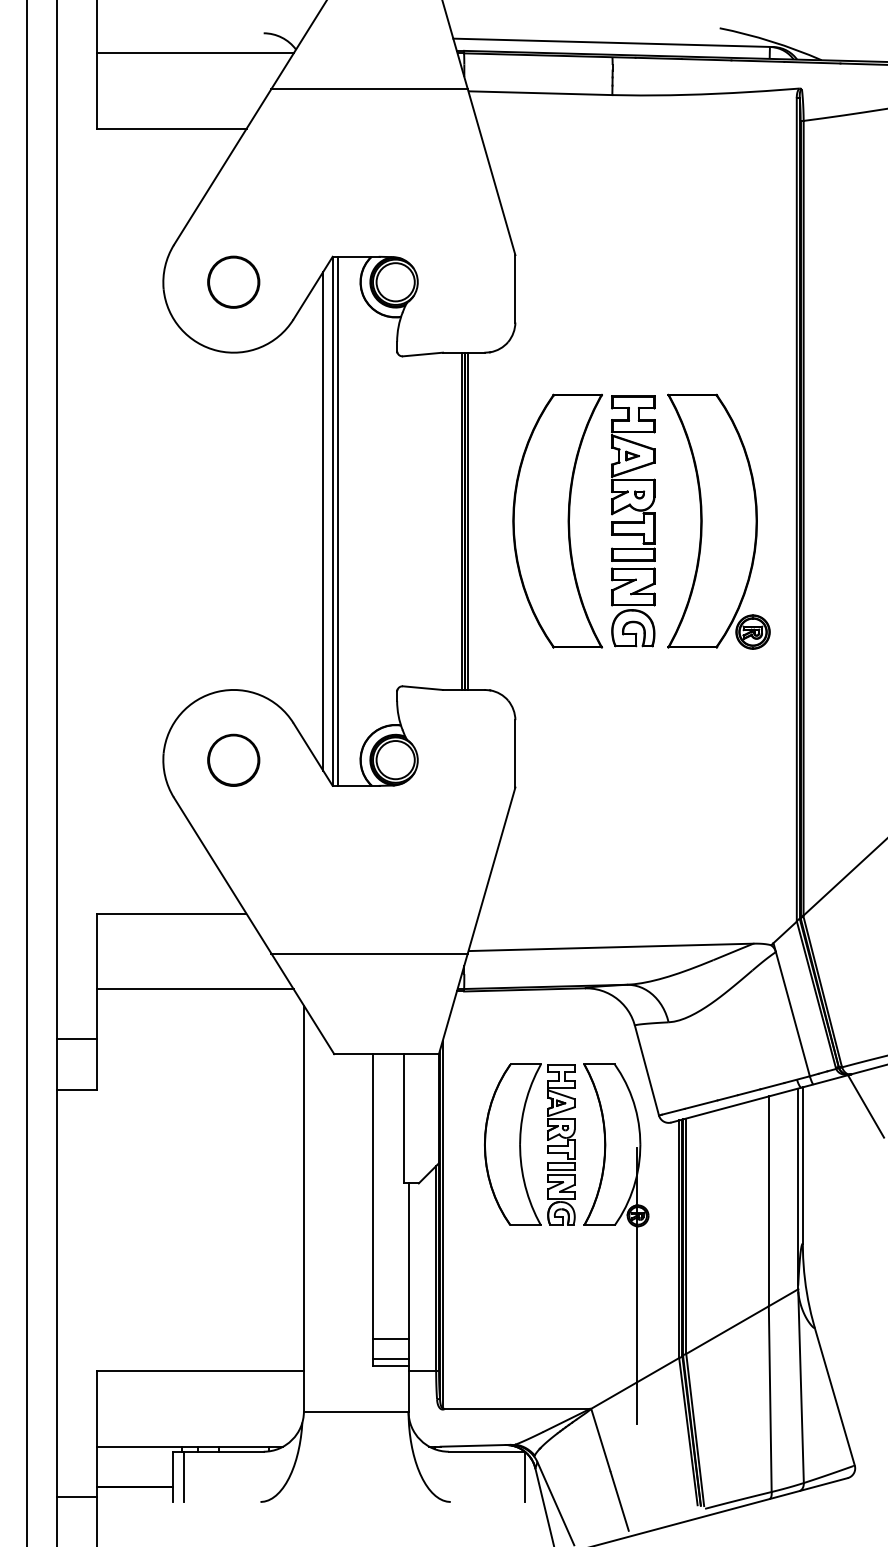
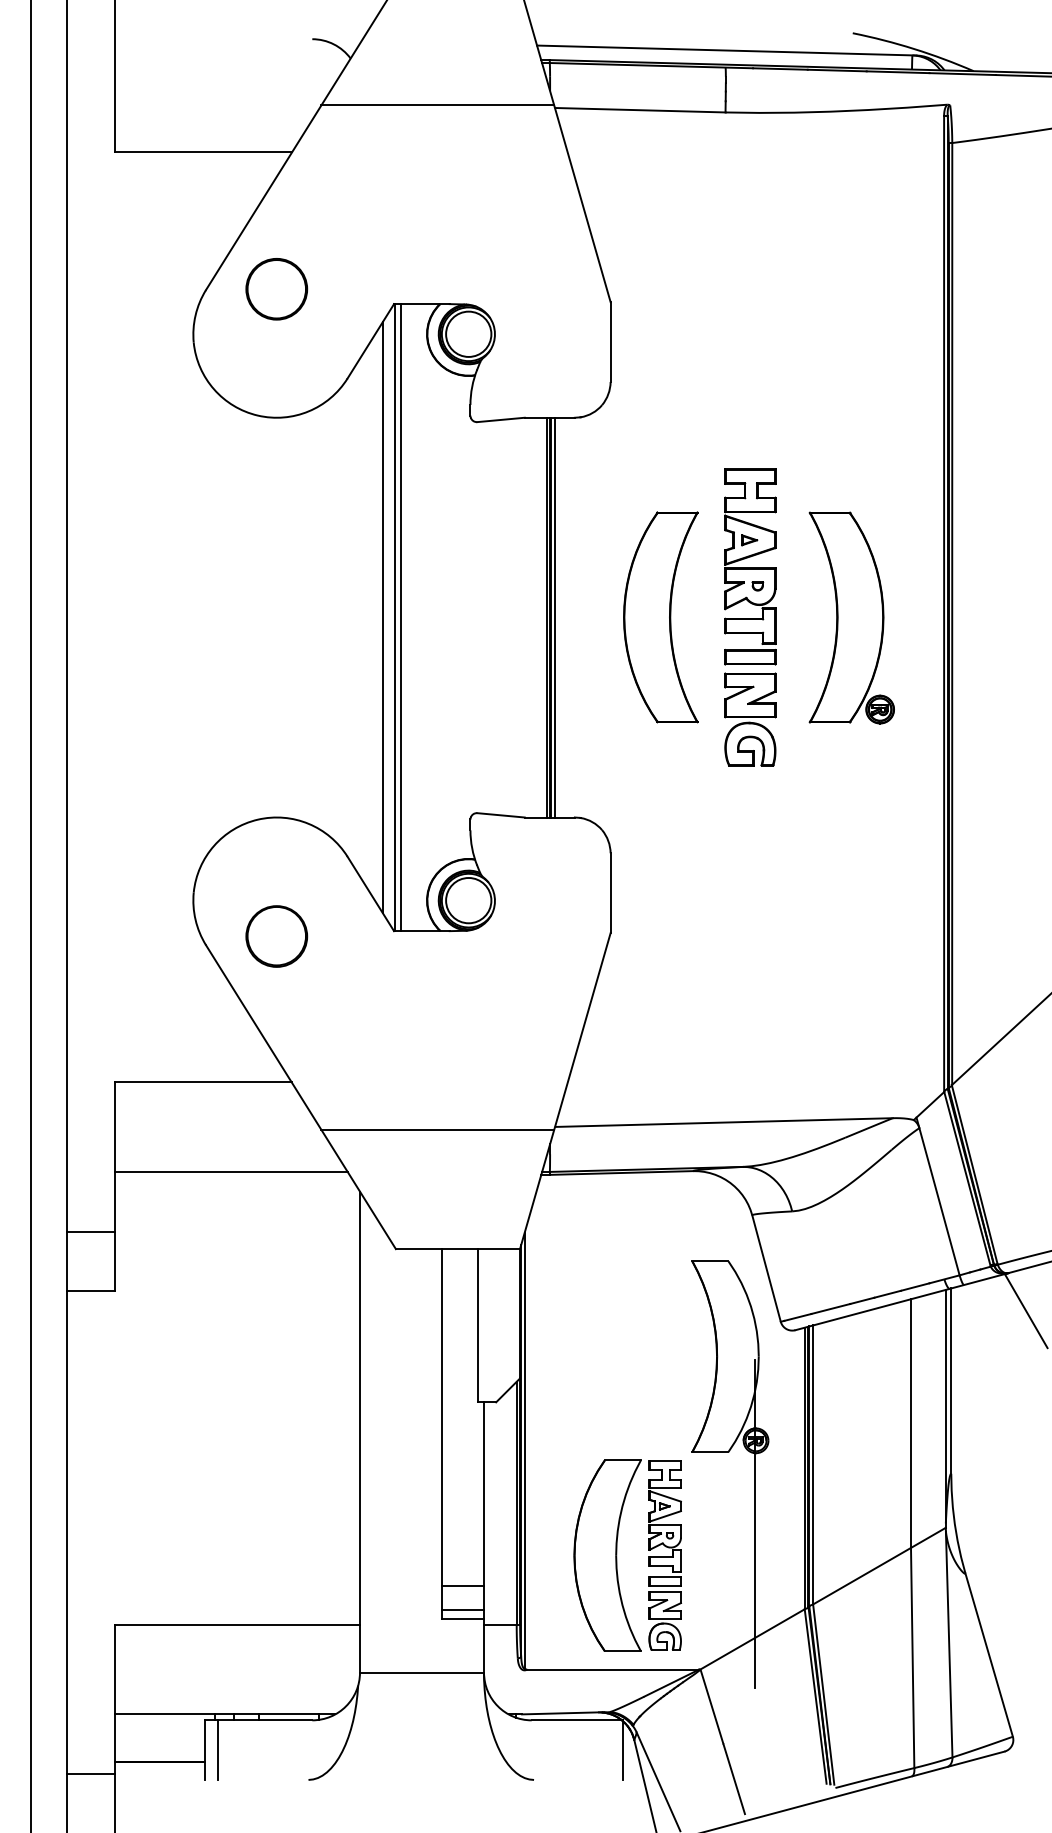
line: (194, 53) -> (230, 63), removed
circle: (233, 281) -> (276, 288), moved
part: (557, 520) -> (660, 616), size x0.7
part: (718, 521) -> (851, 617), size x0.7
circle: (233, 759) -> (276, 935), moved
part: (521, 1142) -> (617, 1552), moved

